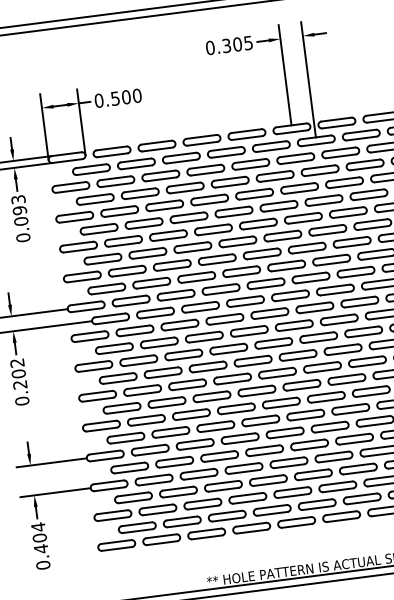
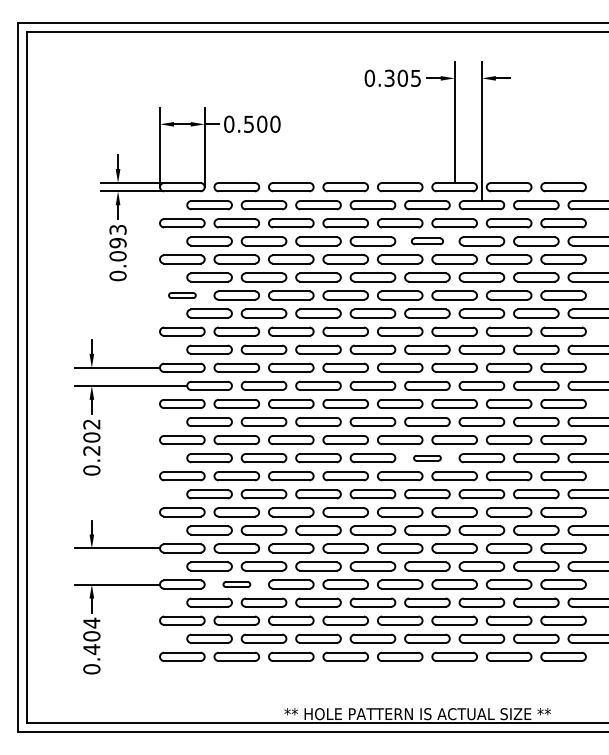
part: (275, 176) -> (427, 241), size x0.7
part: (78, 247) -> (182, 295), size x0.6
part: (298, 355) -> (427, 458), size x0.6
part: (153, 479) -> (236, 584), size x0.6

